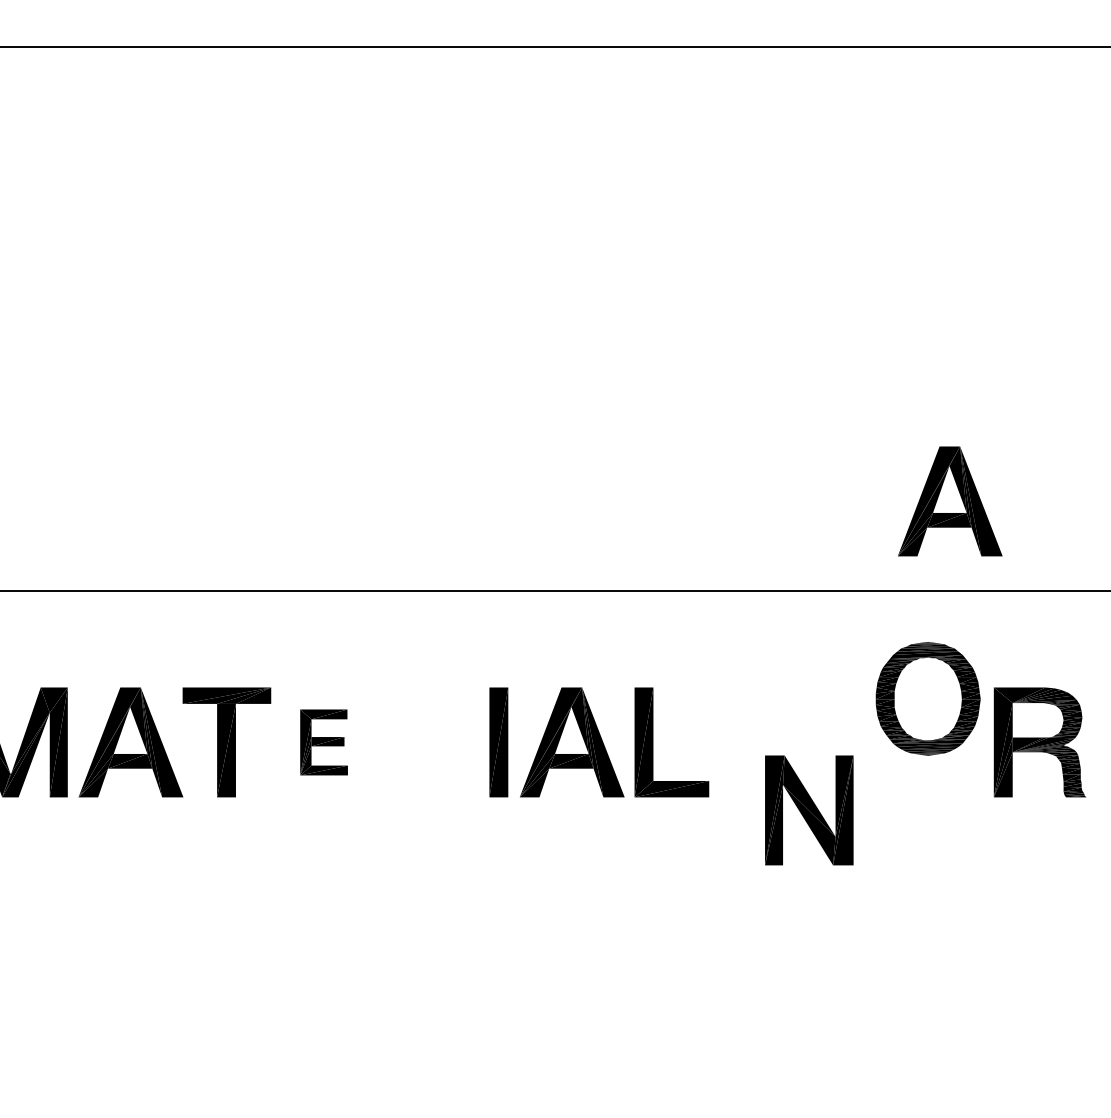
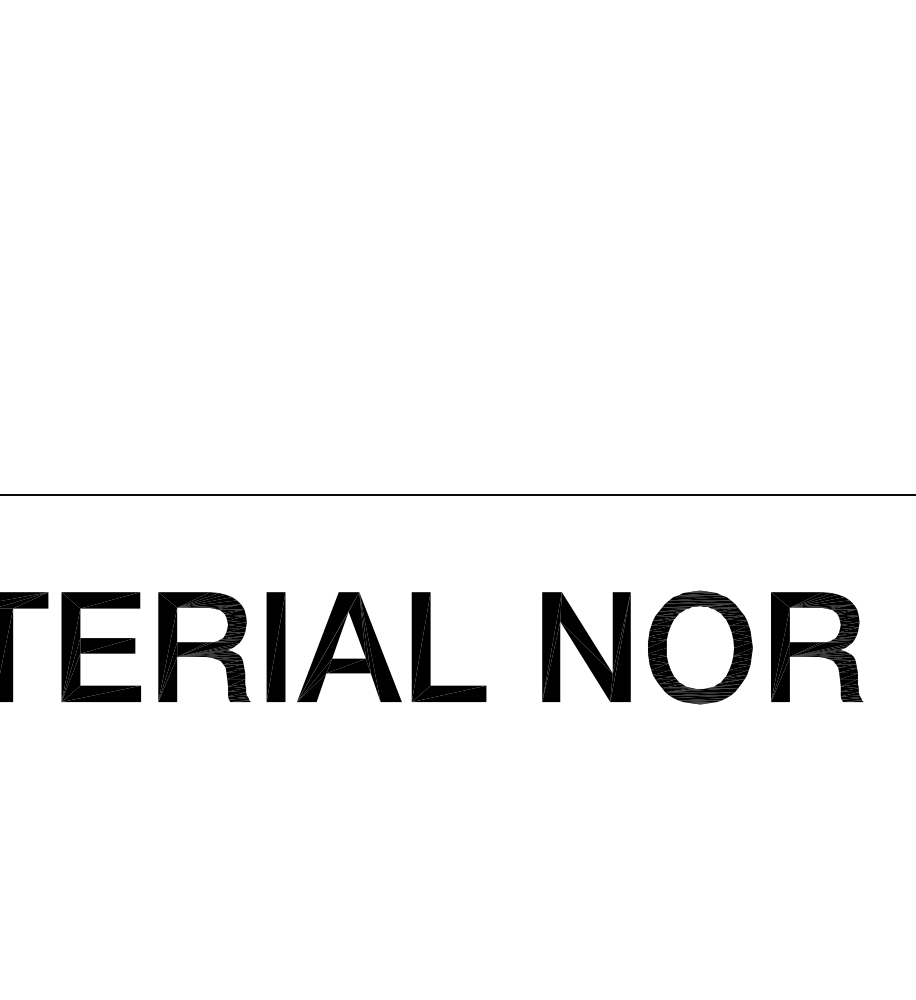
part: (950, 501) -> (727, 406), removed
part: (927, 698) -> (699, 647), moved
part: (323, 742) -> (100, 647), size x1.67
part: (427, 742) -> (204, 647), added
part: (809, 810) -> (586, 647), moved

